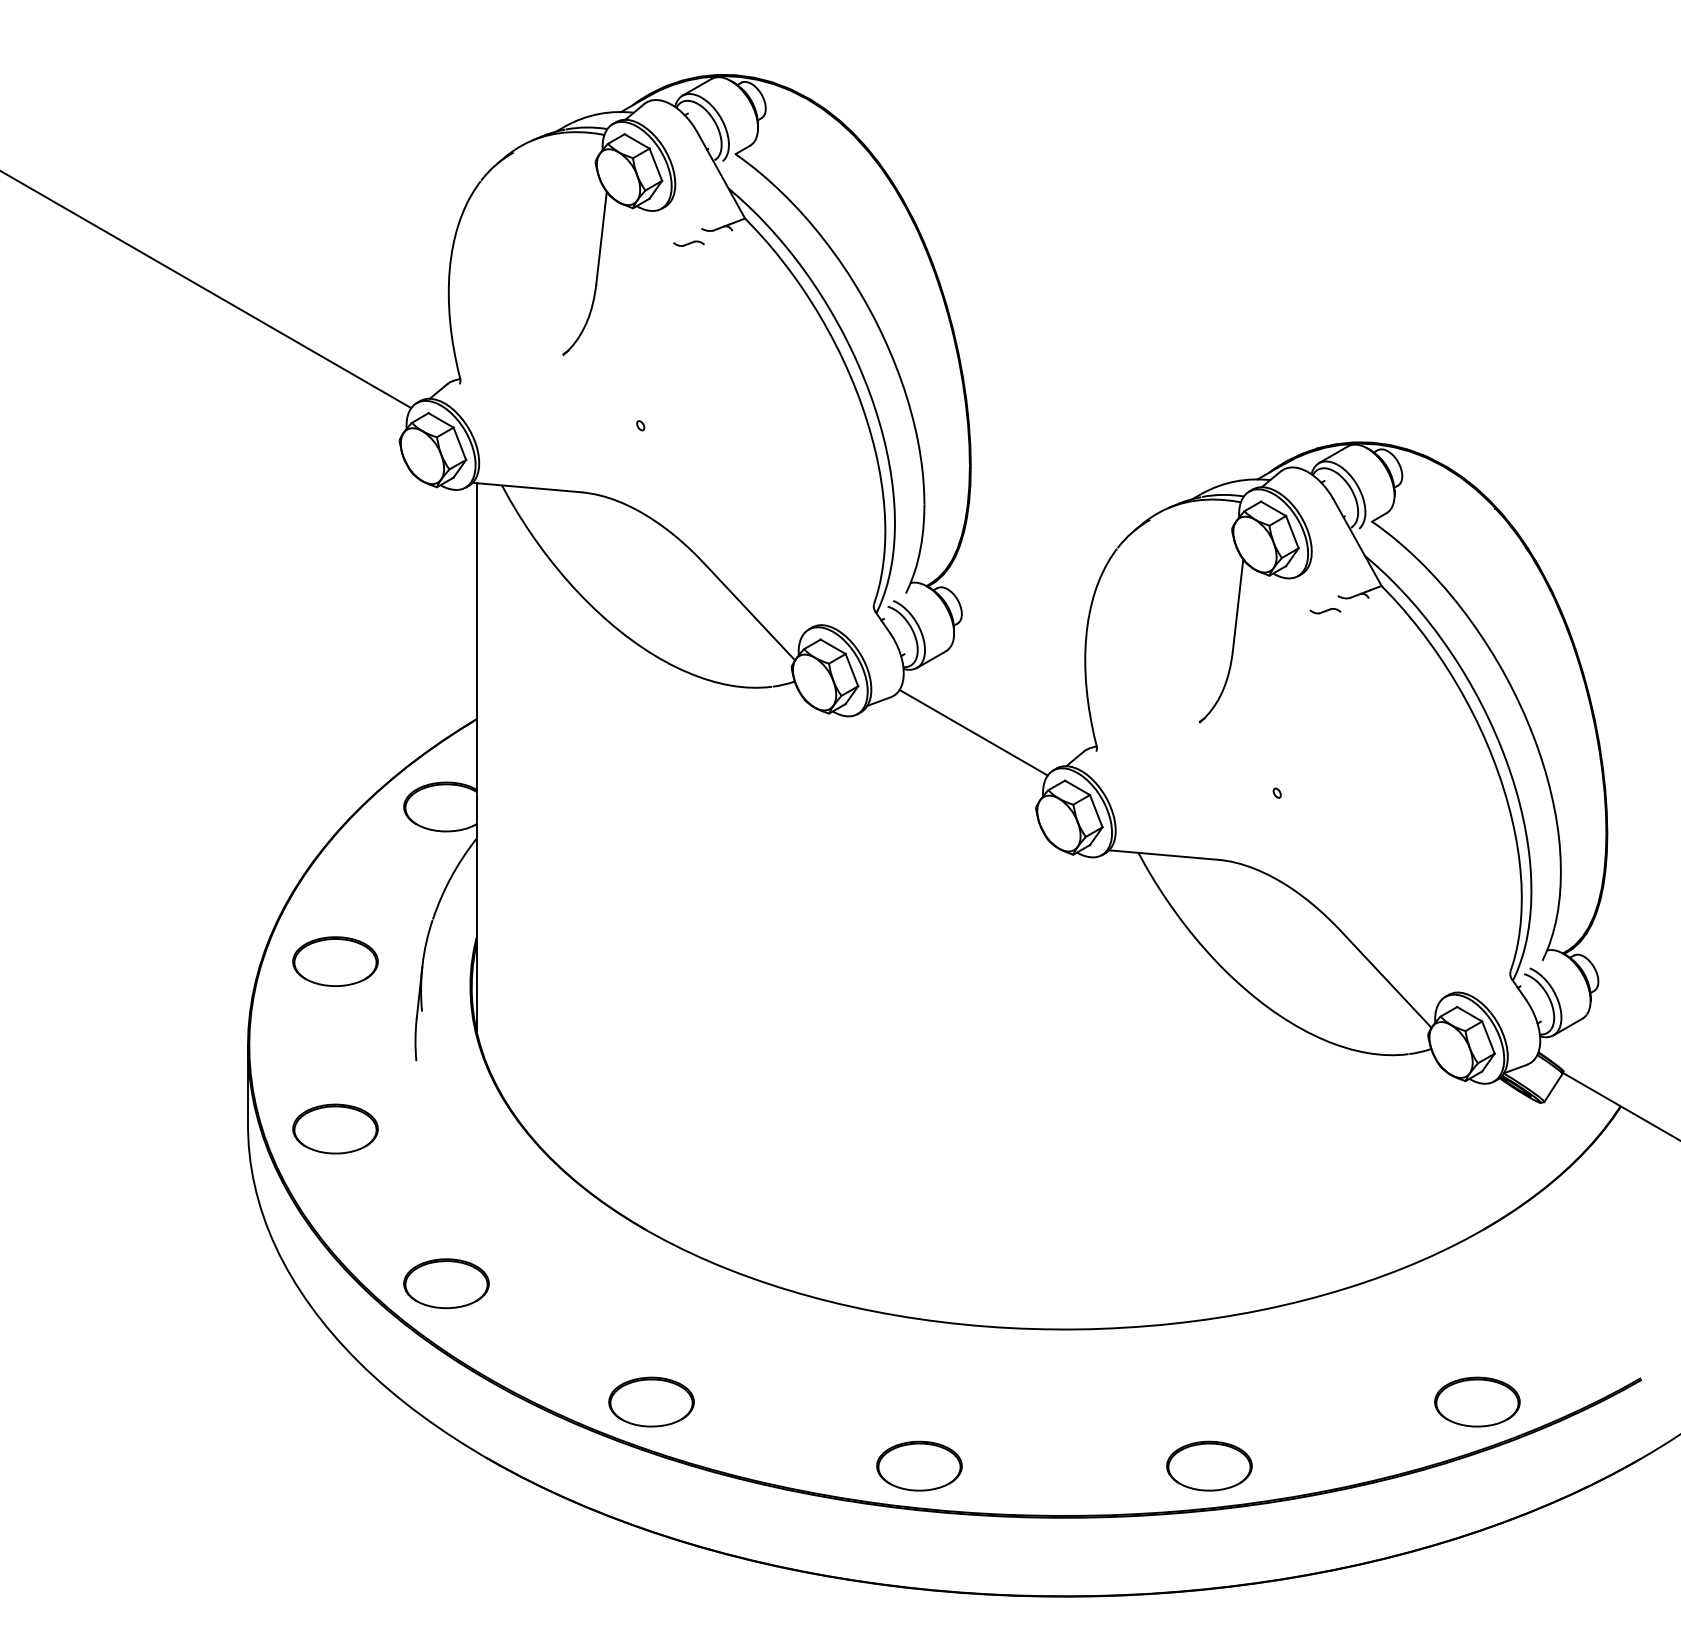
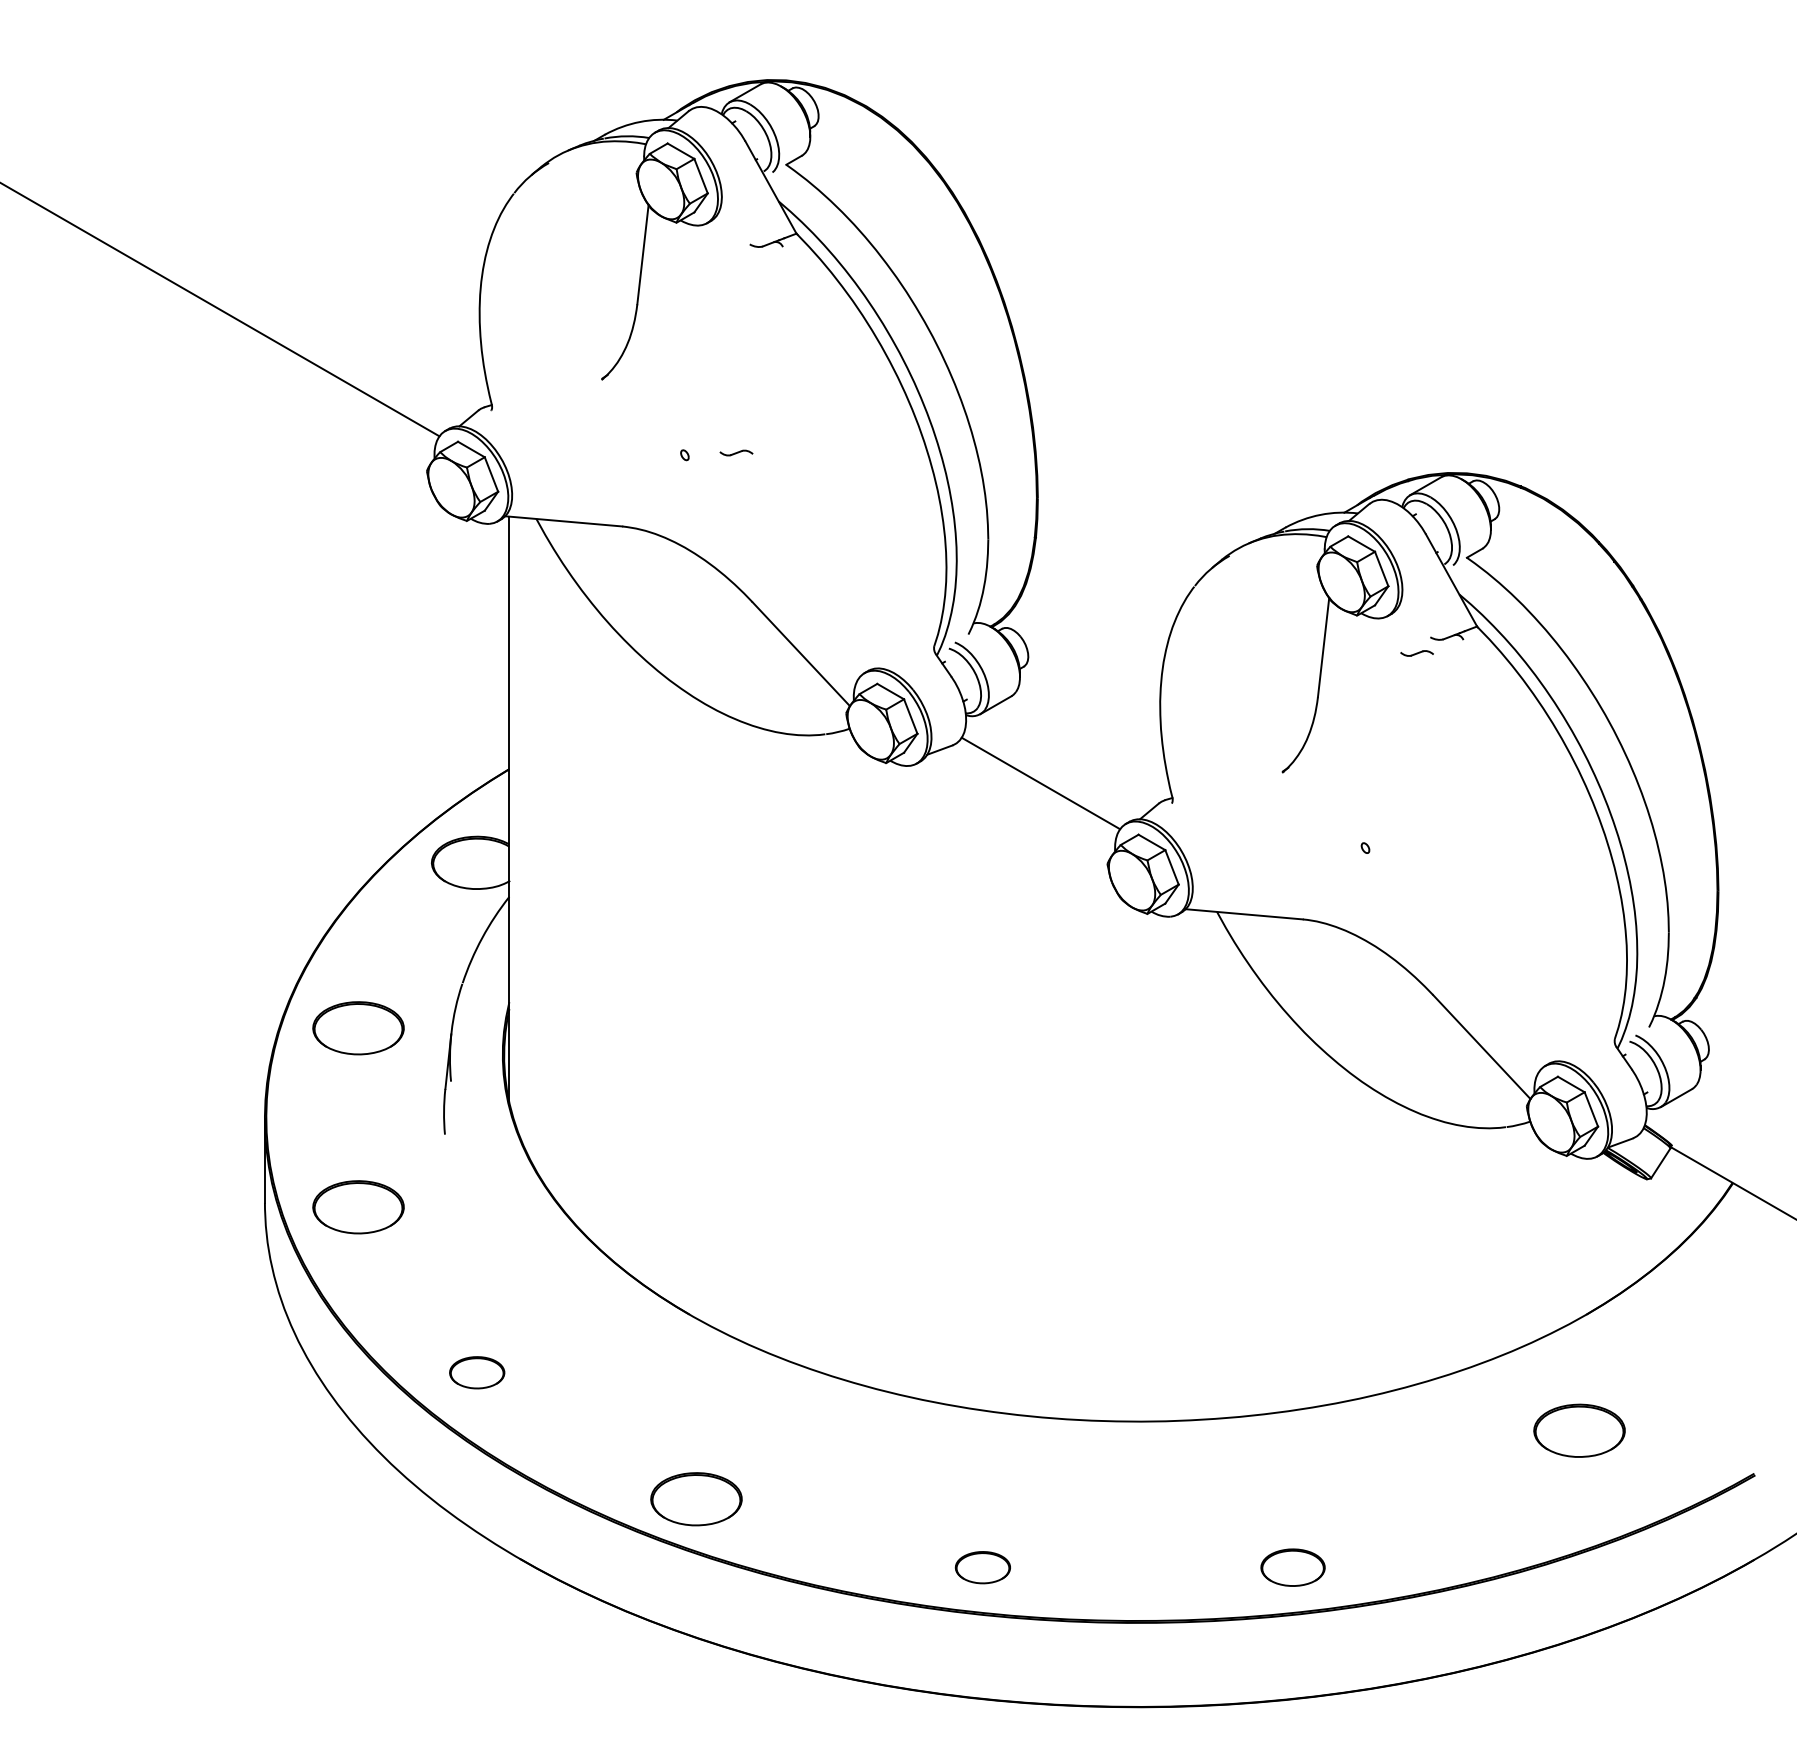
part: (688, 243) -> (735, 452), moved
part: (446, 1283) -> (477, 1372), size x0.6
part: (1477, 1401) -> (1579, 1430), moved
part: (919, 1465) -> (982, 1567), size x0.6
part: (1209, 1465) -> (1293, 1567), size x0.7

